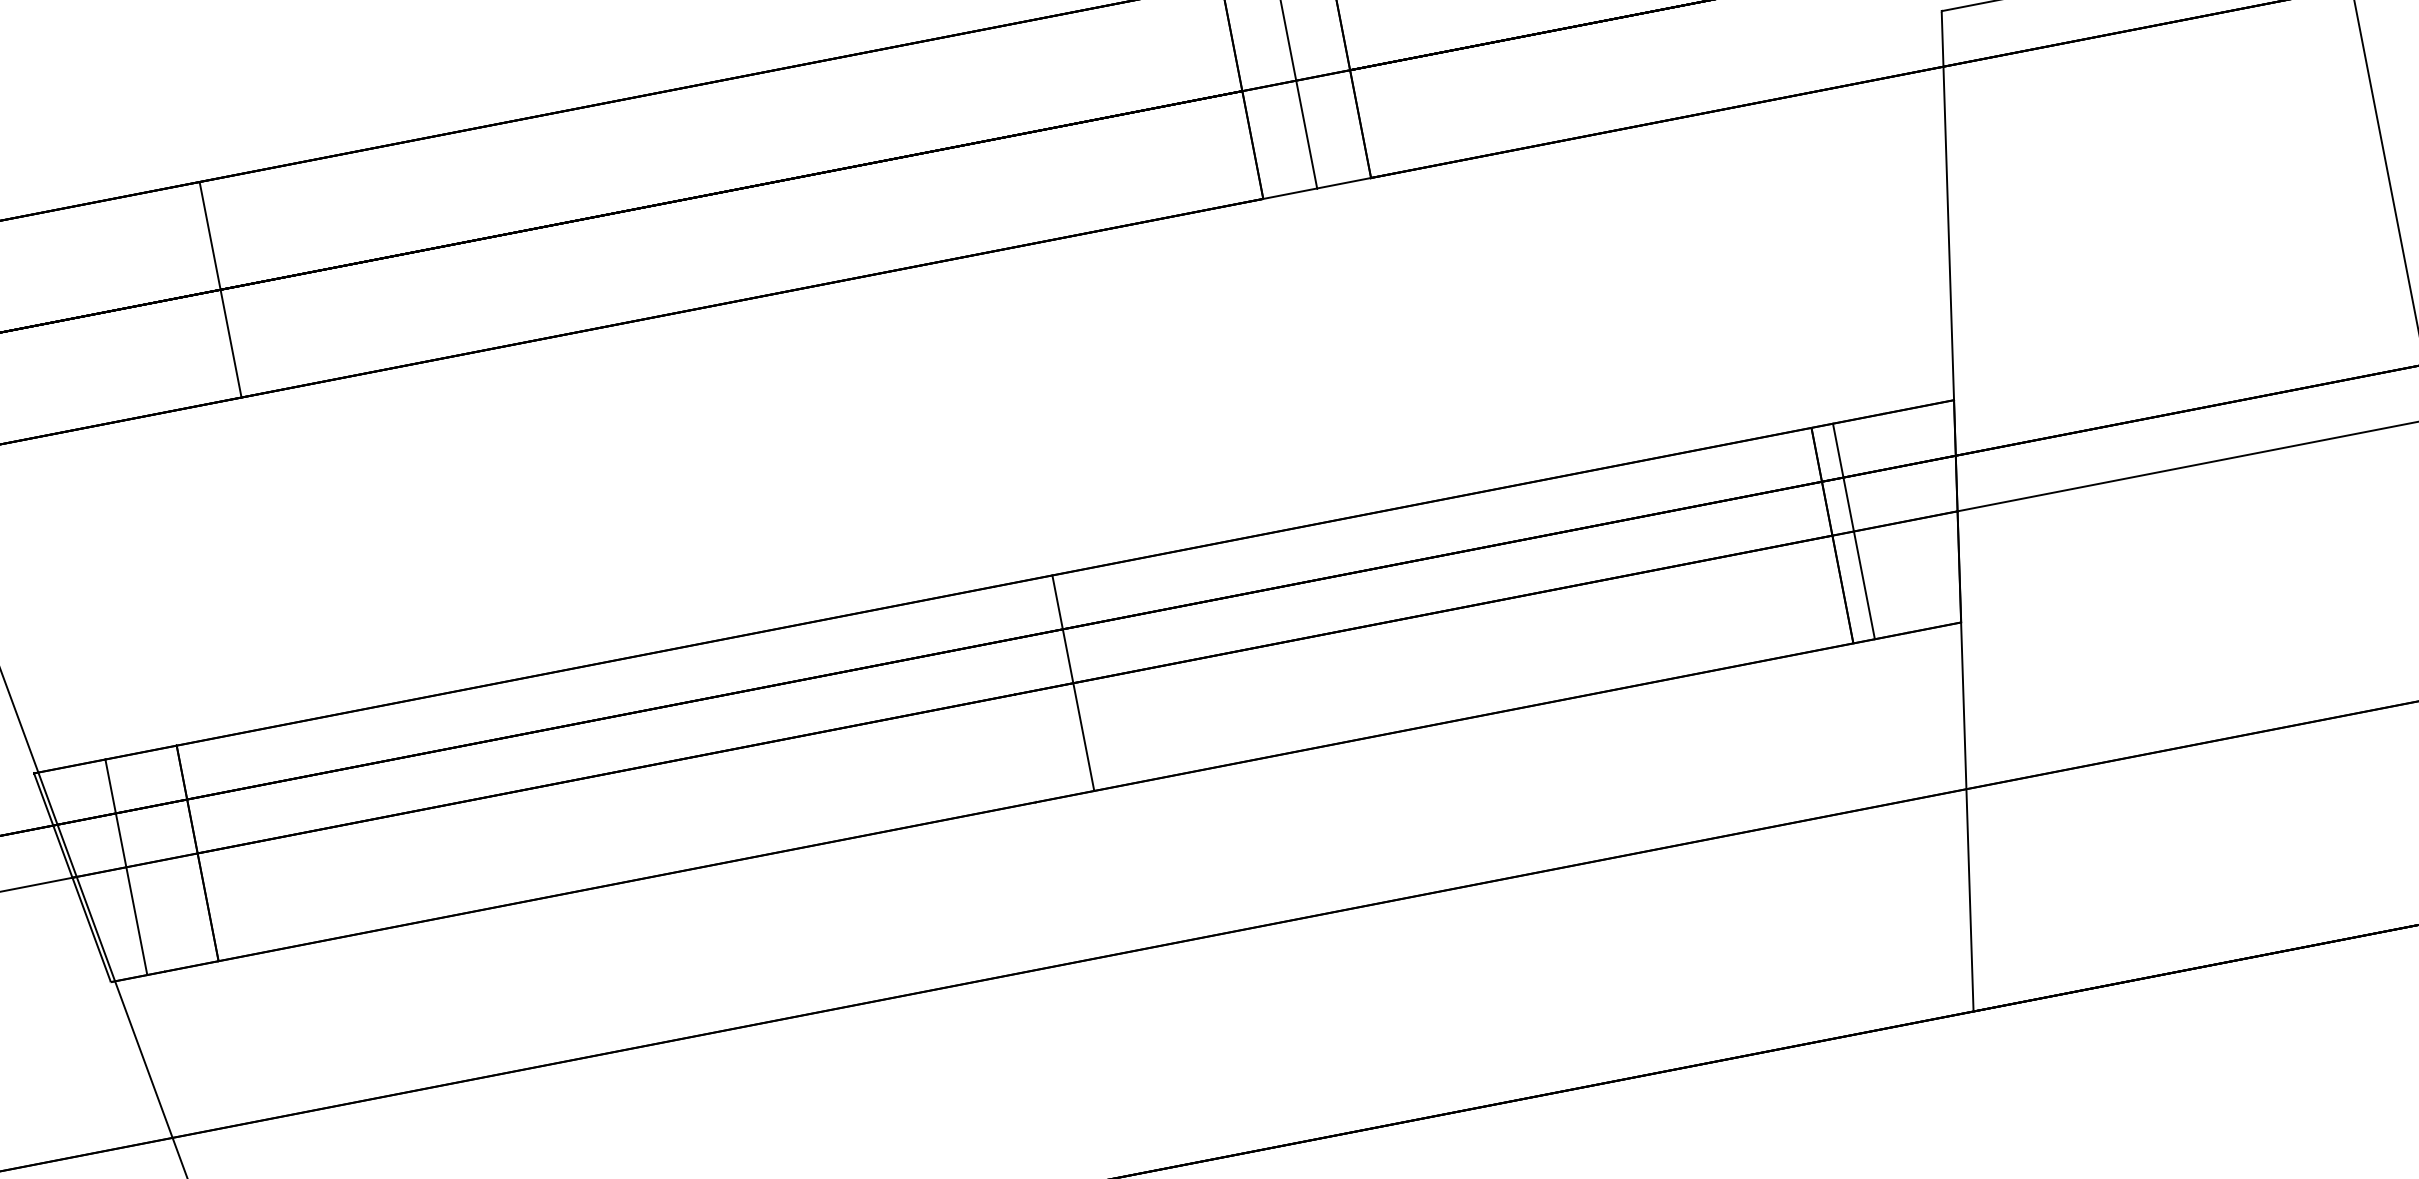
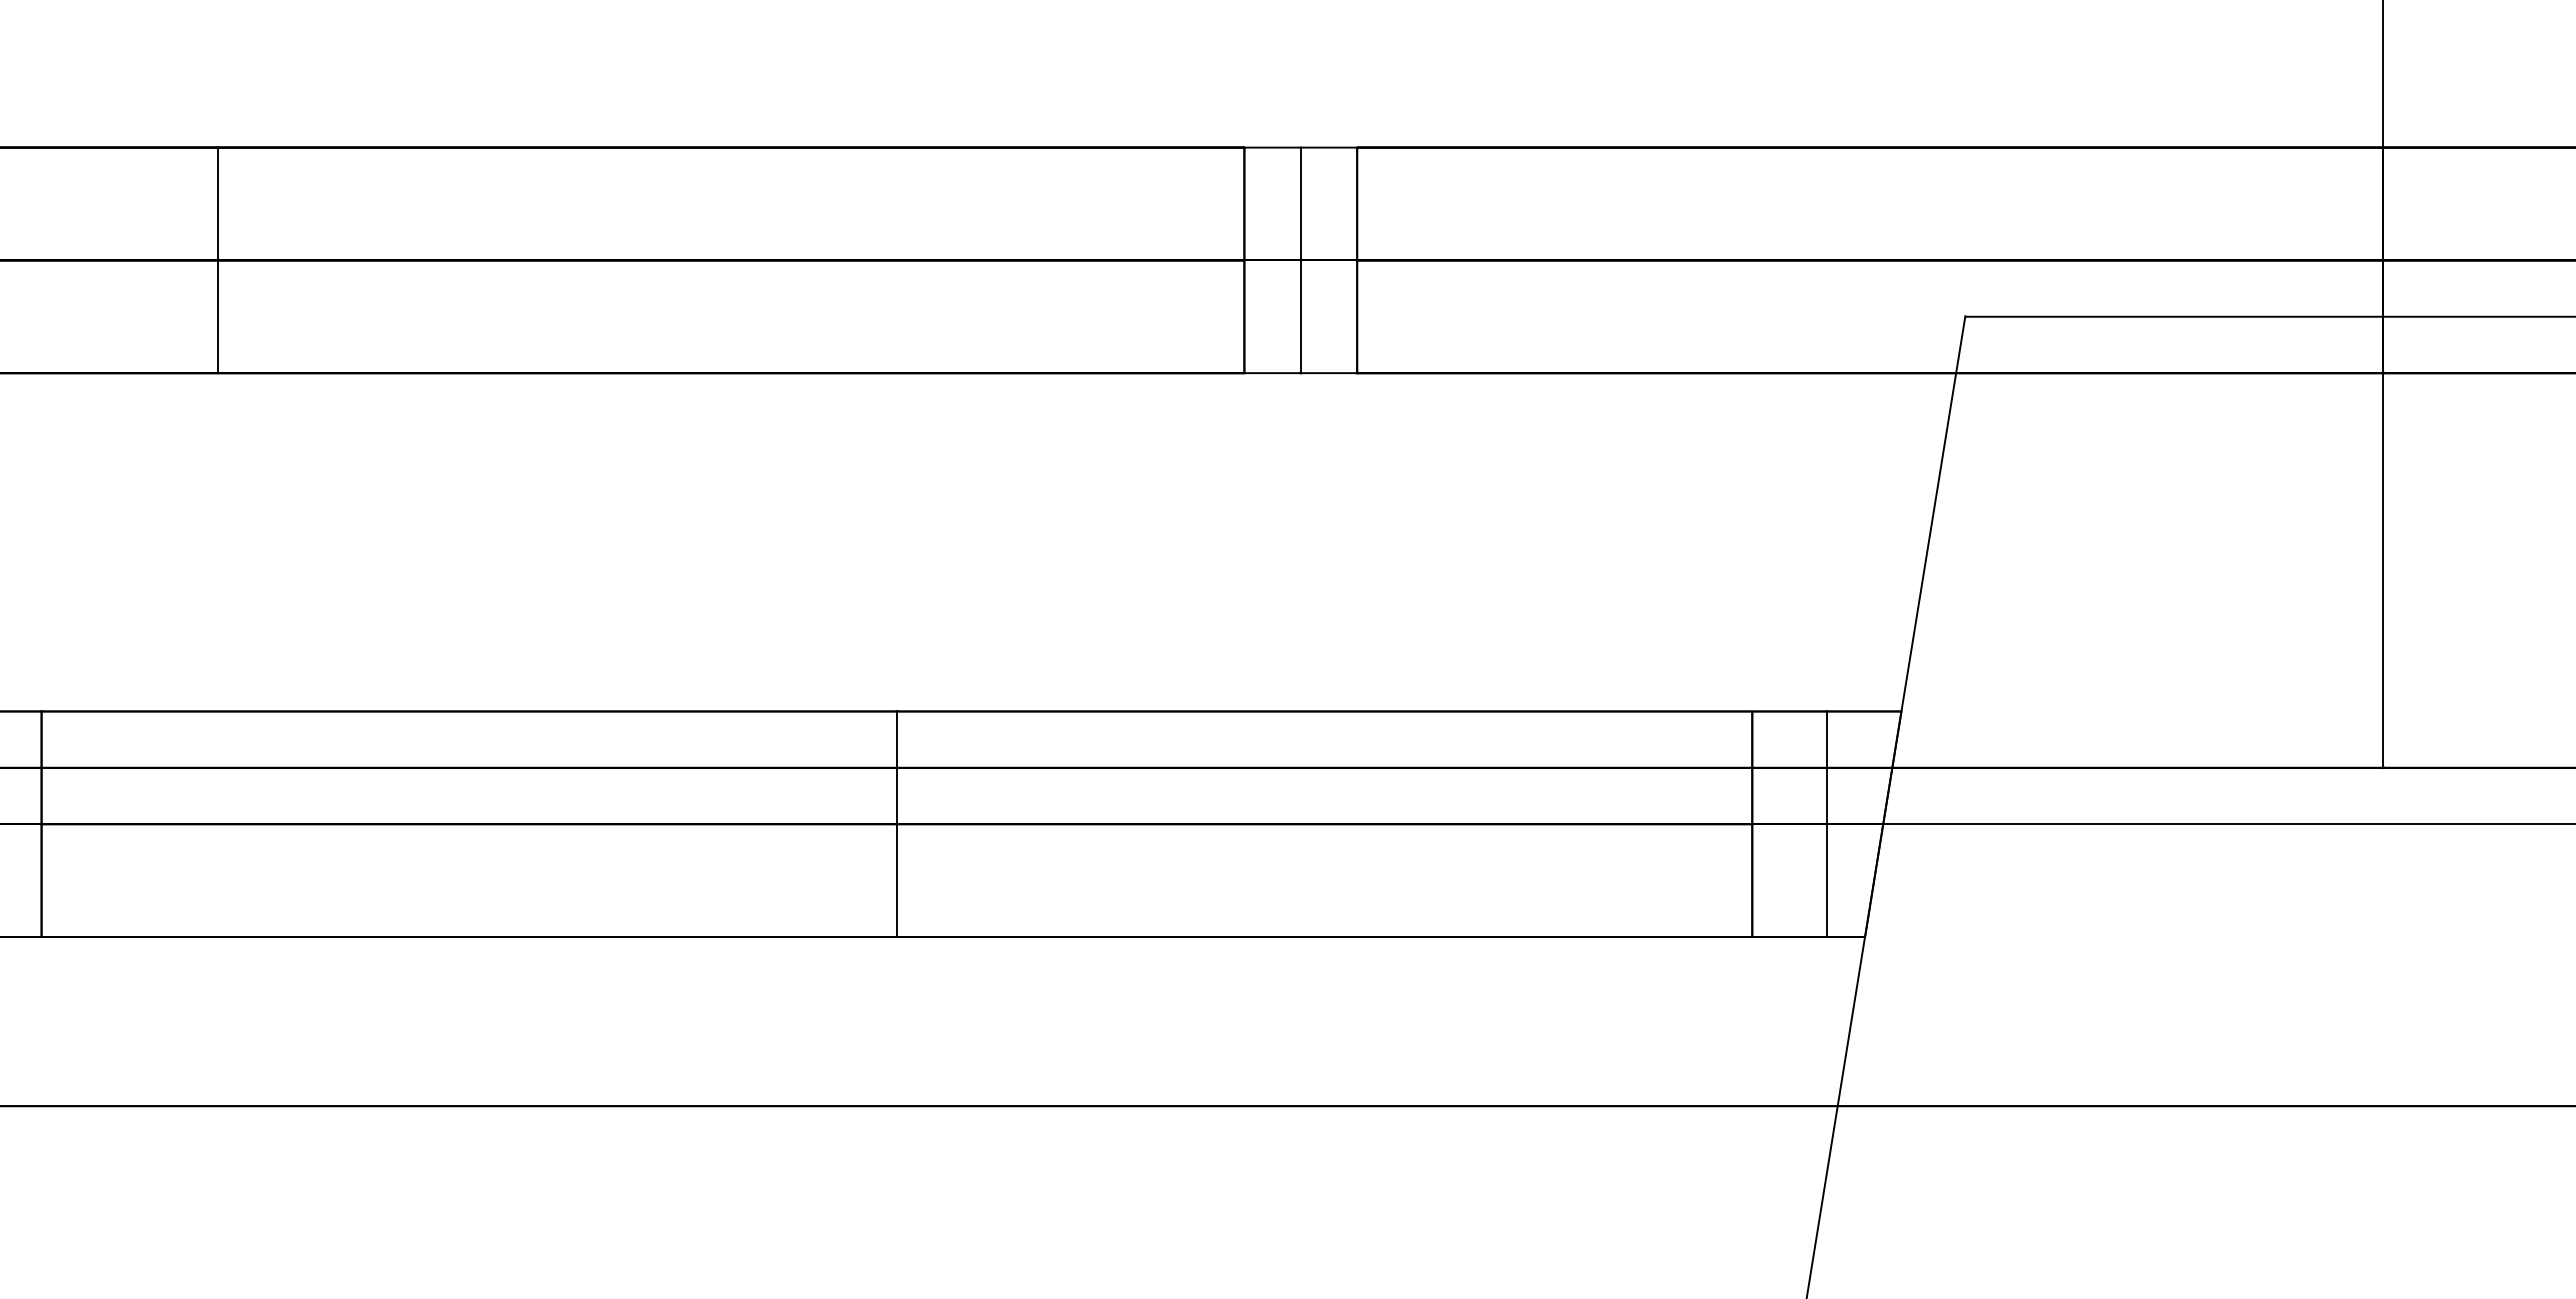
line: (220, 289) -> (218, 260), moved
line: (1853, 531) -> (1826, 824), moved
line: (1072, 683) -> (896, 824), moved

